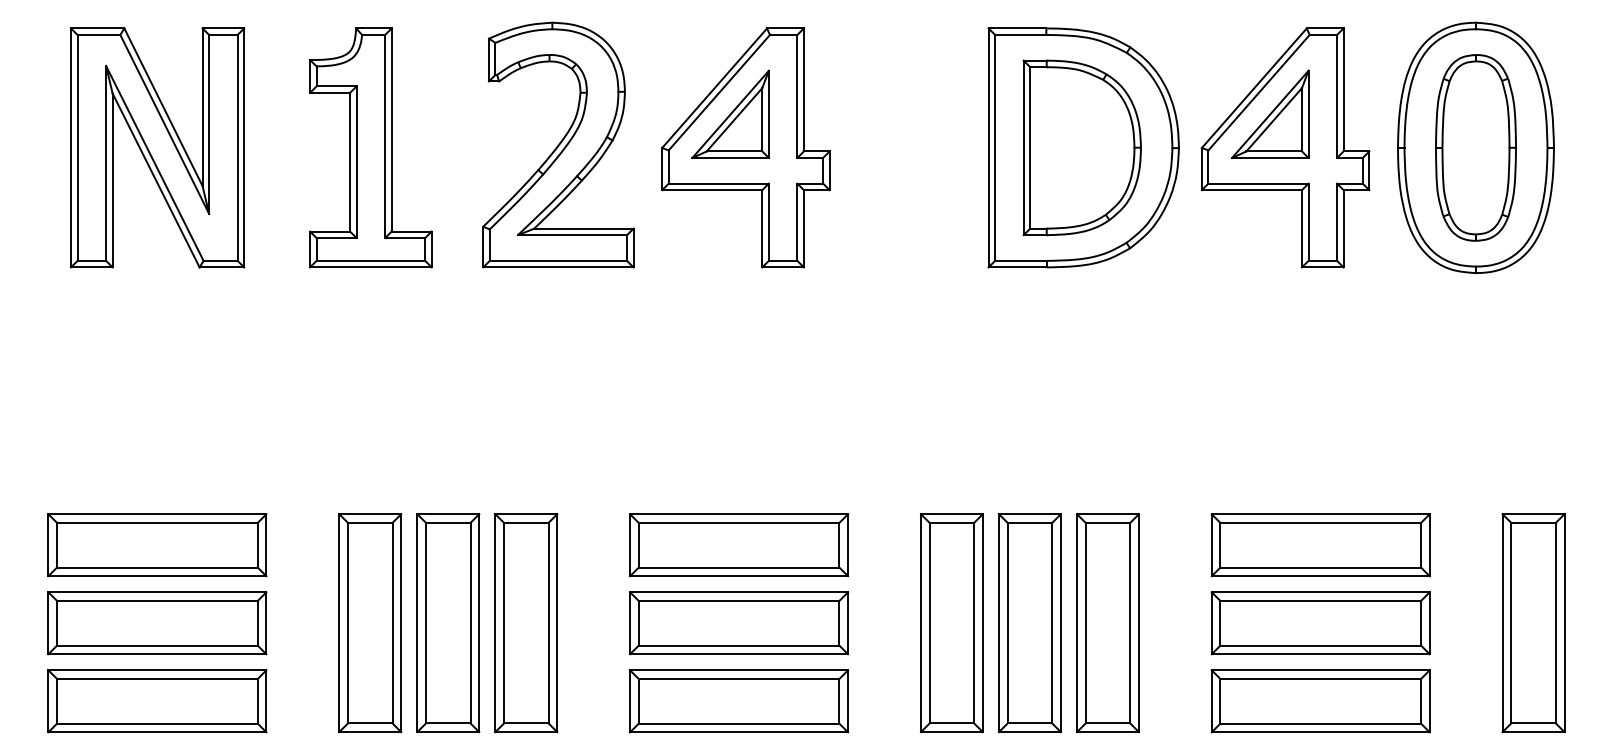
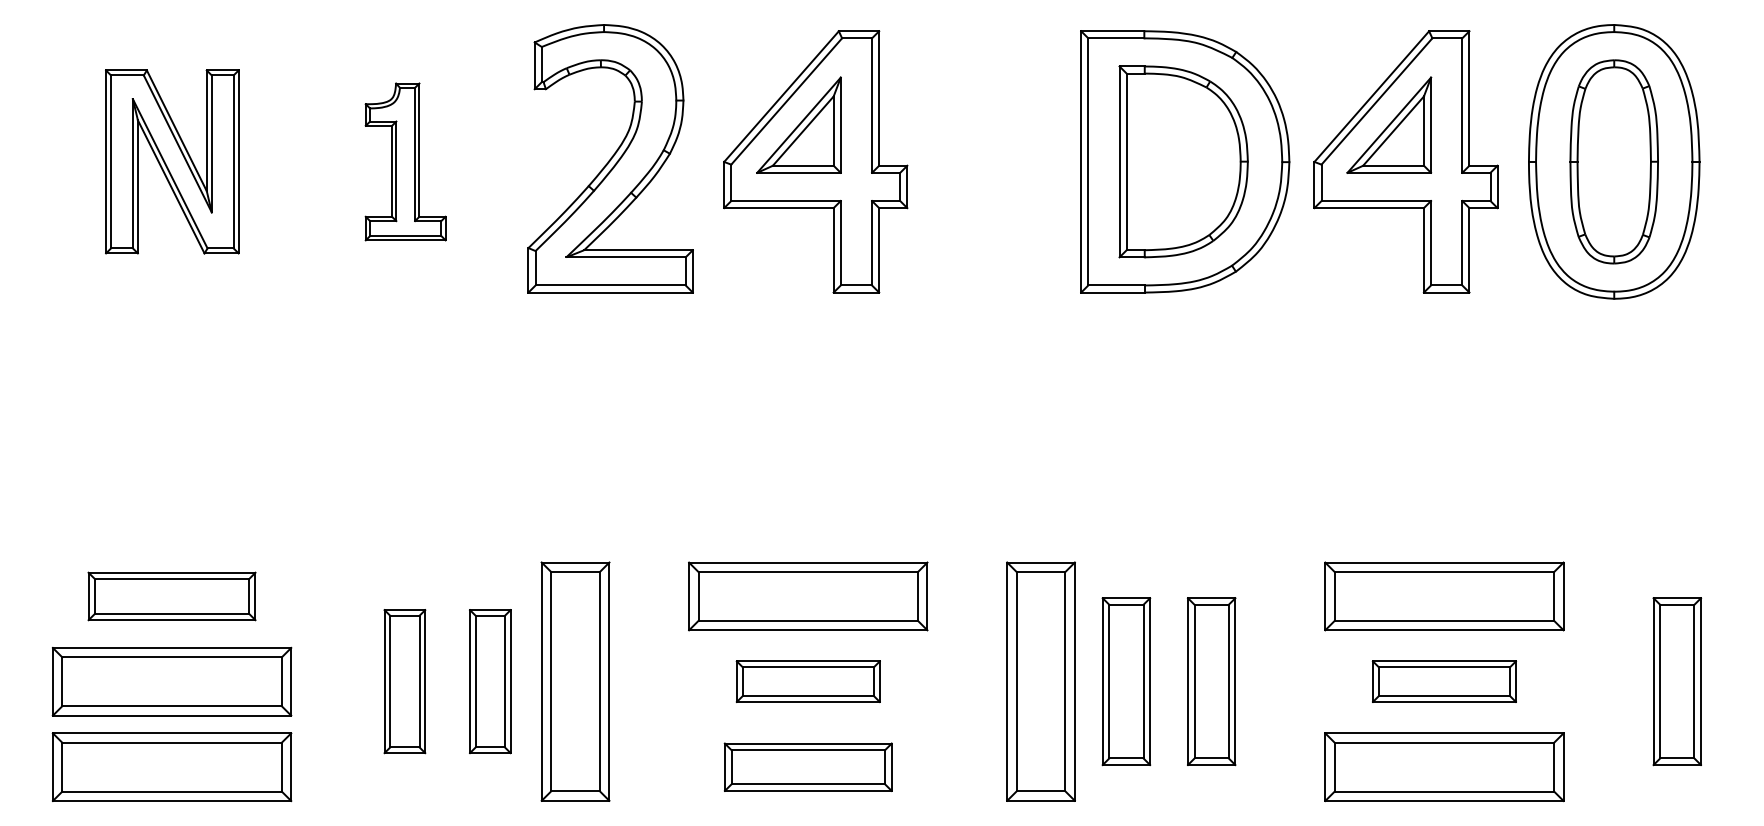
part: (157, 147) -> (172, 161), size x0.7
part: (370, 147) -> (405, 161), size x0.6
part: (156, 545) -> (171, 596), size x0.7
part: (369, 622) -> (404, 681), size x0.6
part: (448, 622) -> (490, 681), size x0.6
part: (739, 622) -> (808, 681), size x0.6
part: (1030, 622) -> (1126, 681), size x0.7
part: (1107, 622) -> (1211, 681), size x0.7
part: (1320, 622) -> (1444, 681), size x0.6
part: (1533, 622) -> (1677, 681), size x0.7
part: (739, 701) -> (808, 767), size x0.7

